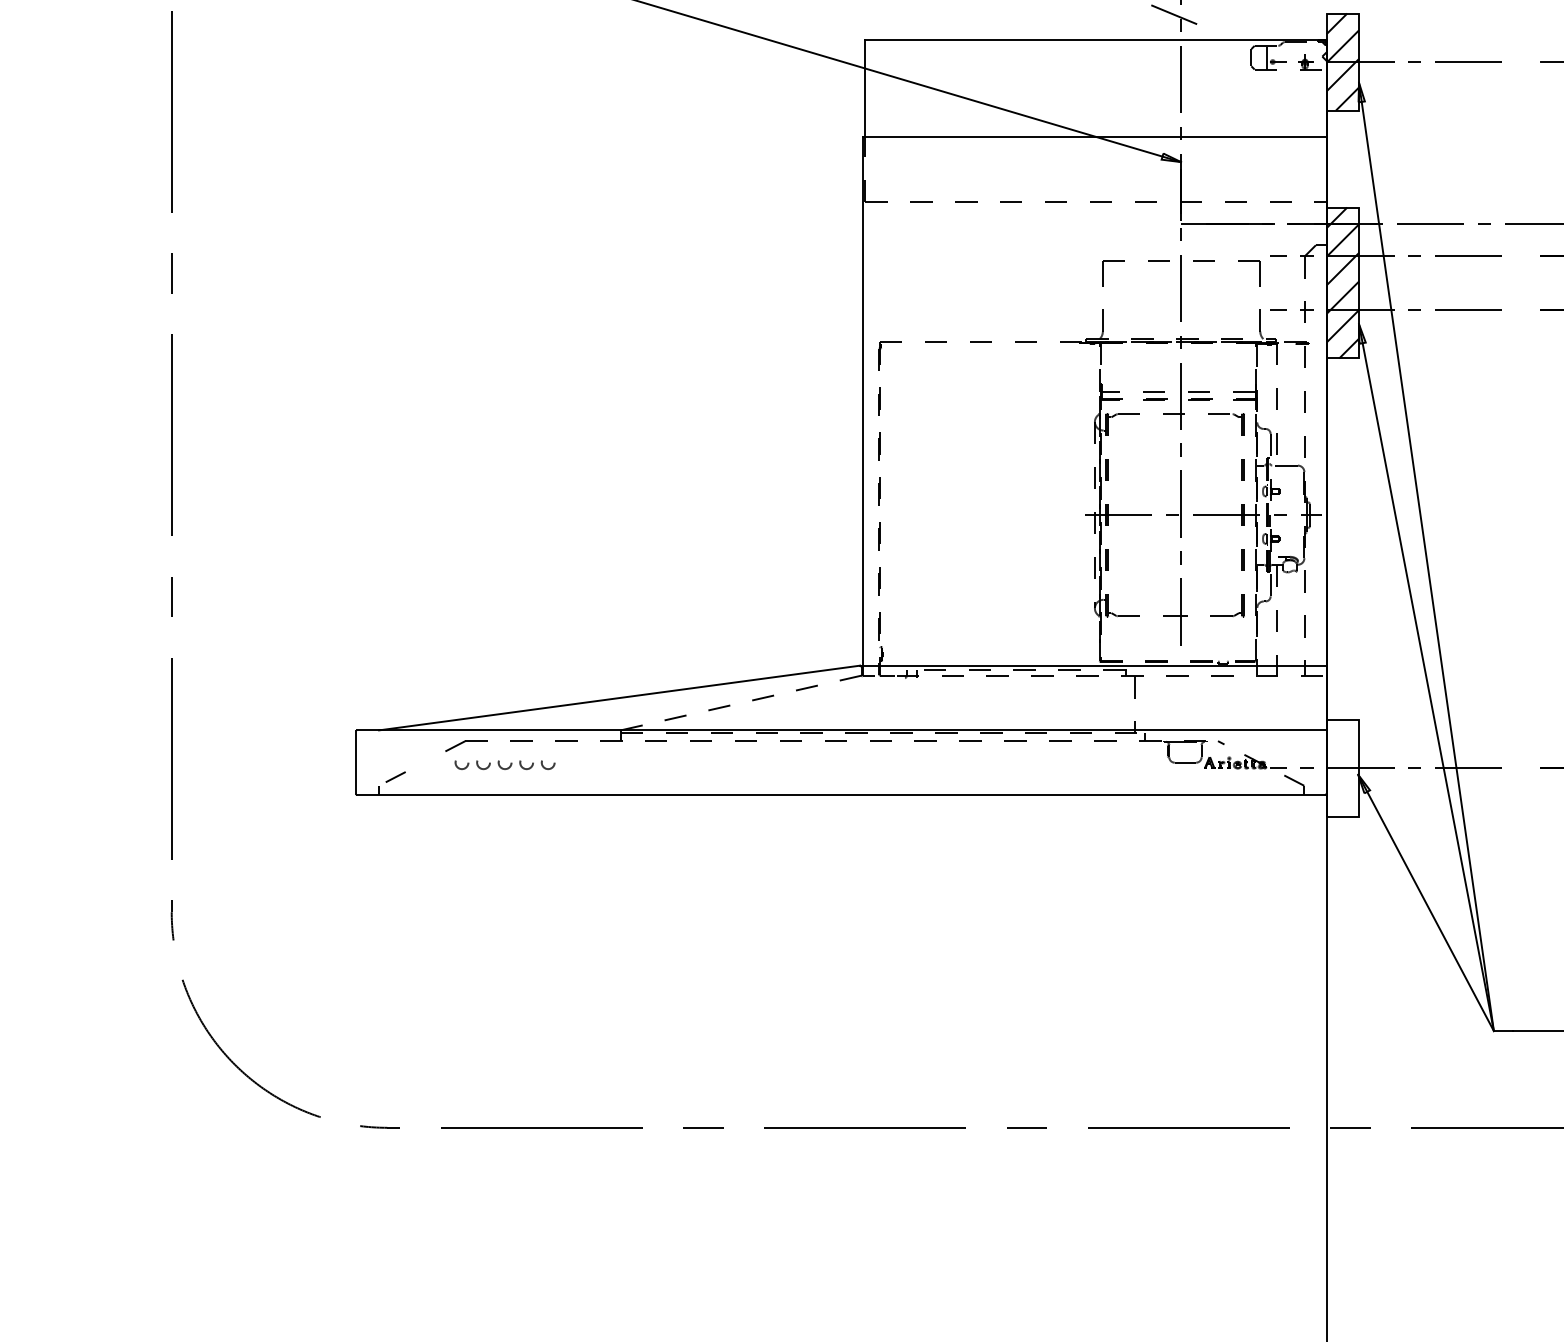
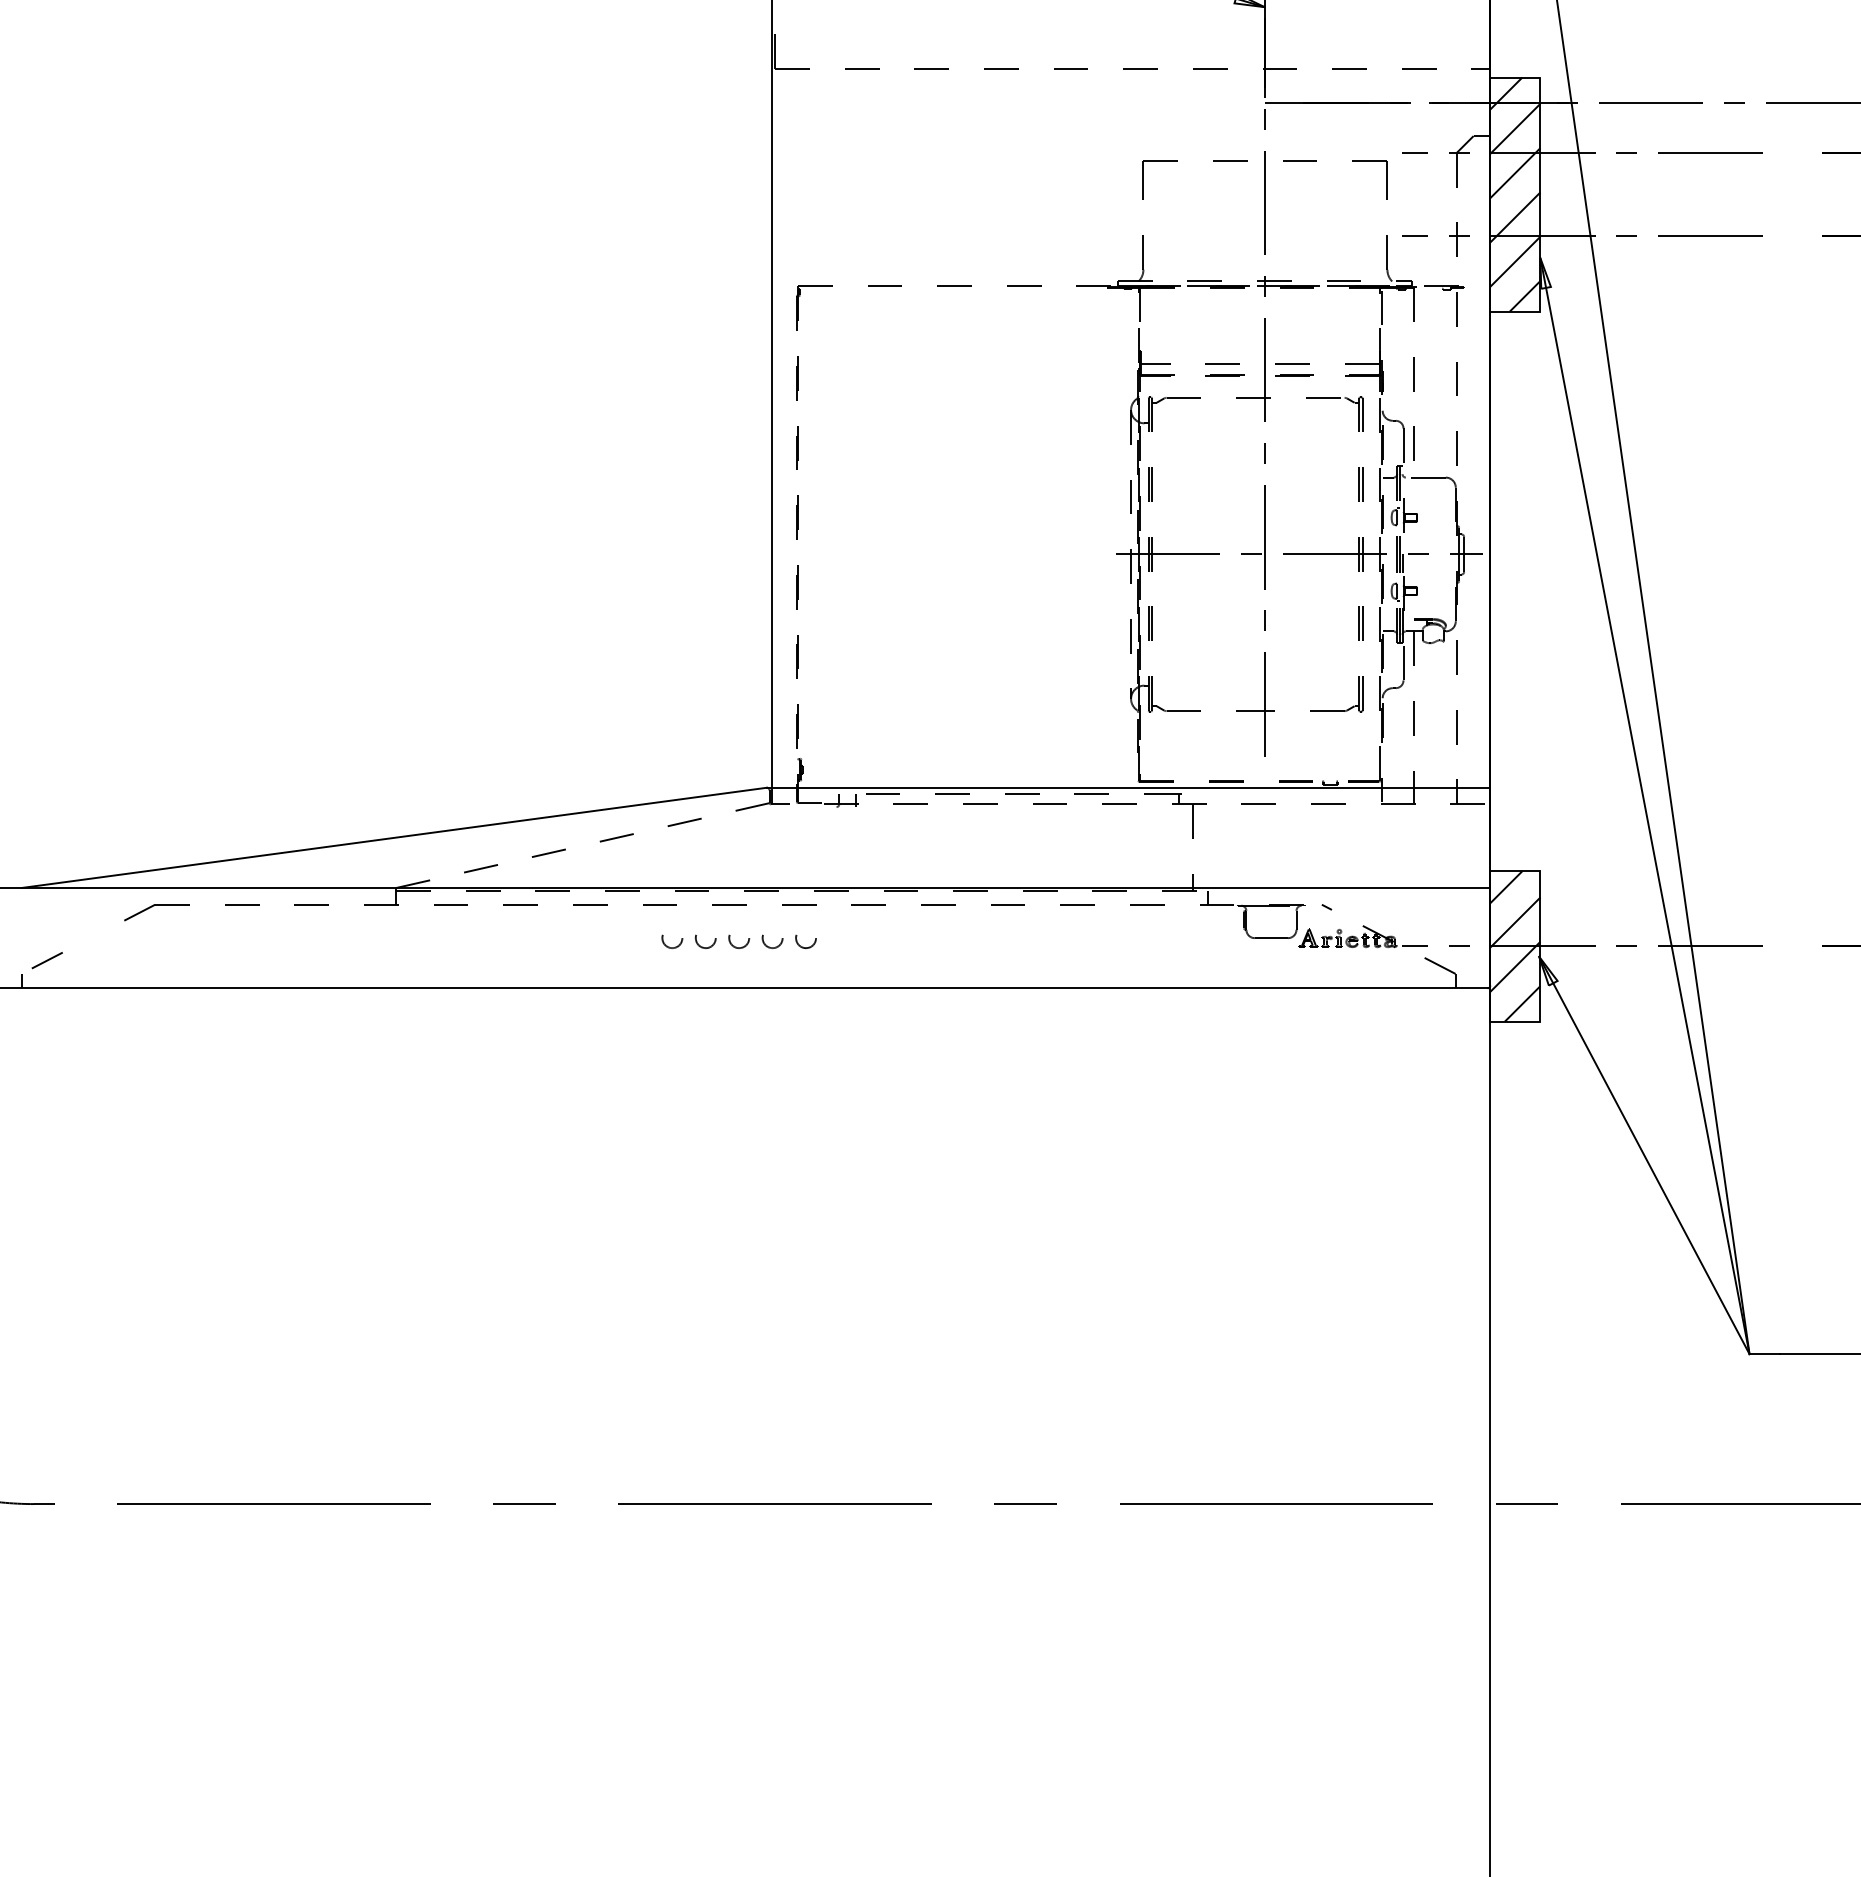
part: (504, 764) -> (738, 940), moved
hatch: (1342, 767) -> (1514, 945), added

